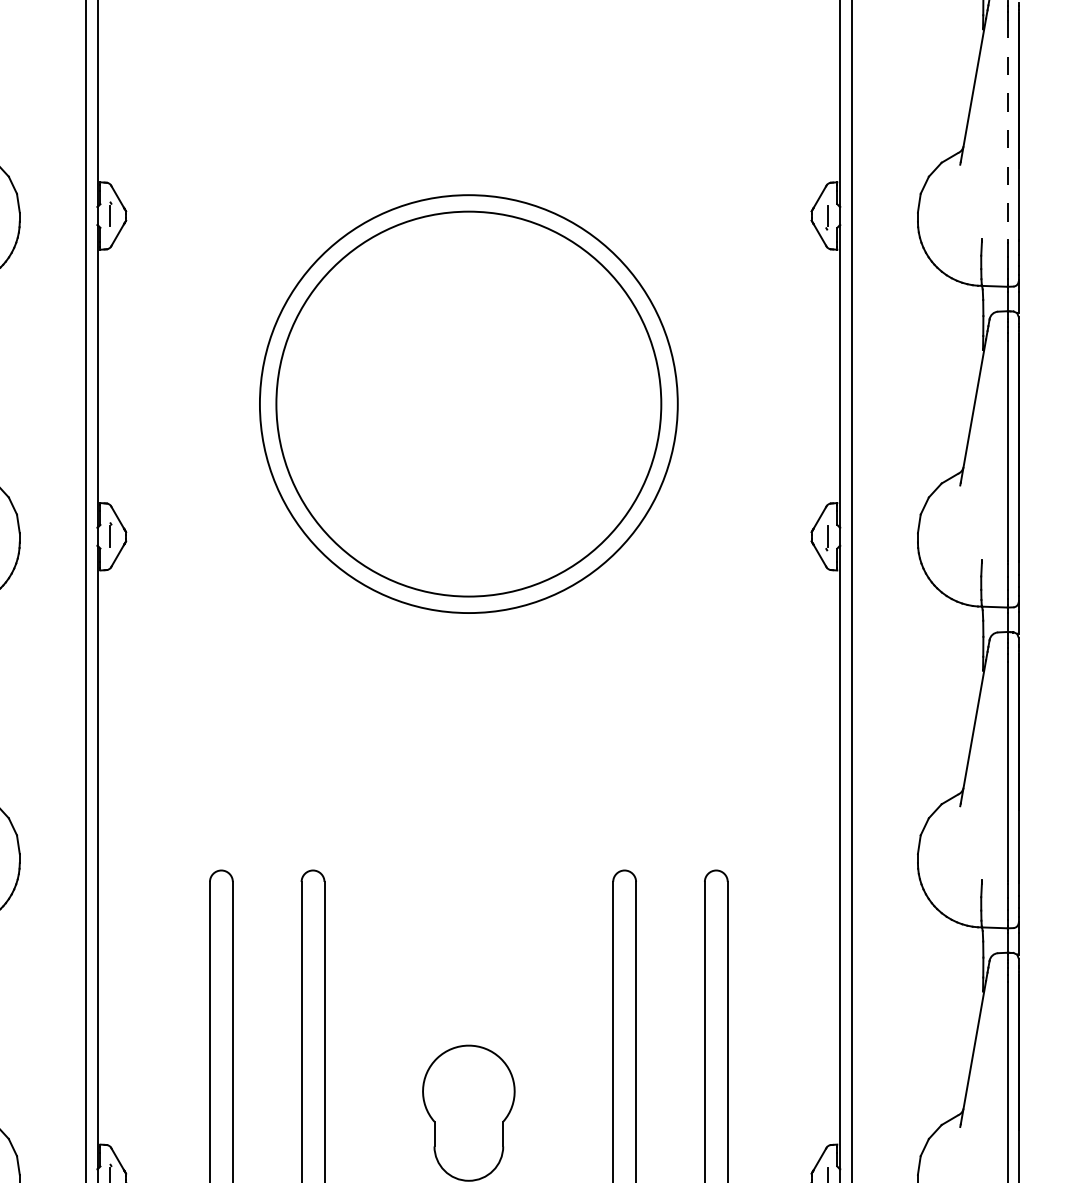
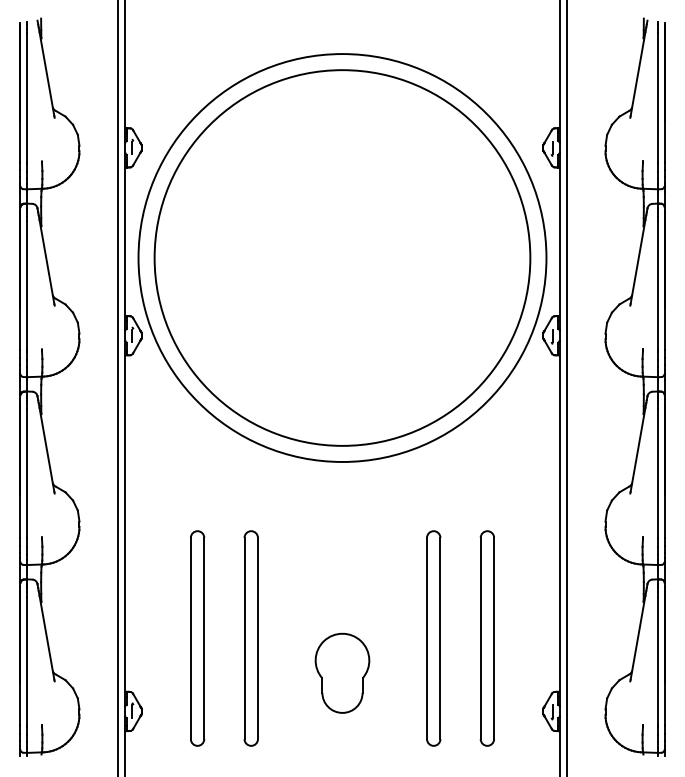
line: (1008, 130) -> (658, 97), dashed -> solid
circle: (468, 403) -> (342, 257), size x1.67
circle: (468, 403) -> (342, 257), size x1.67

